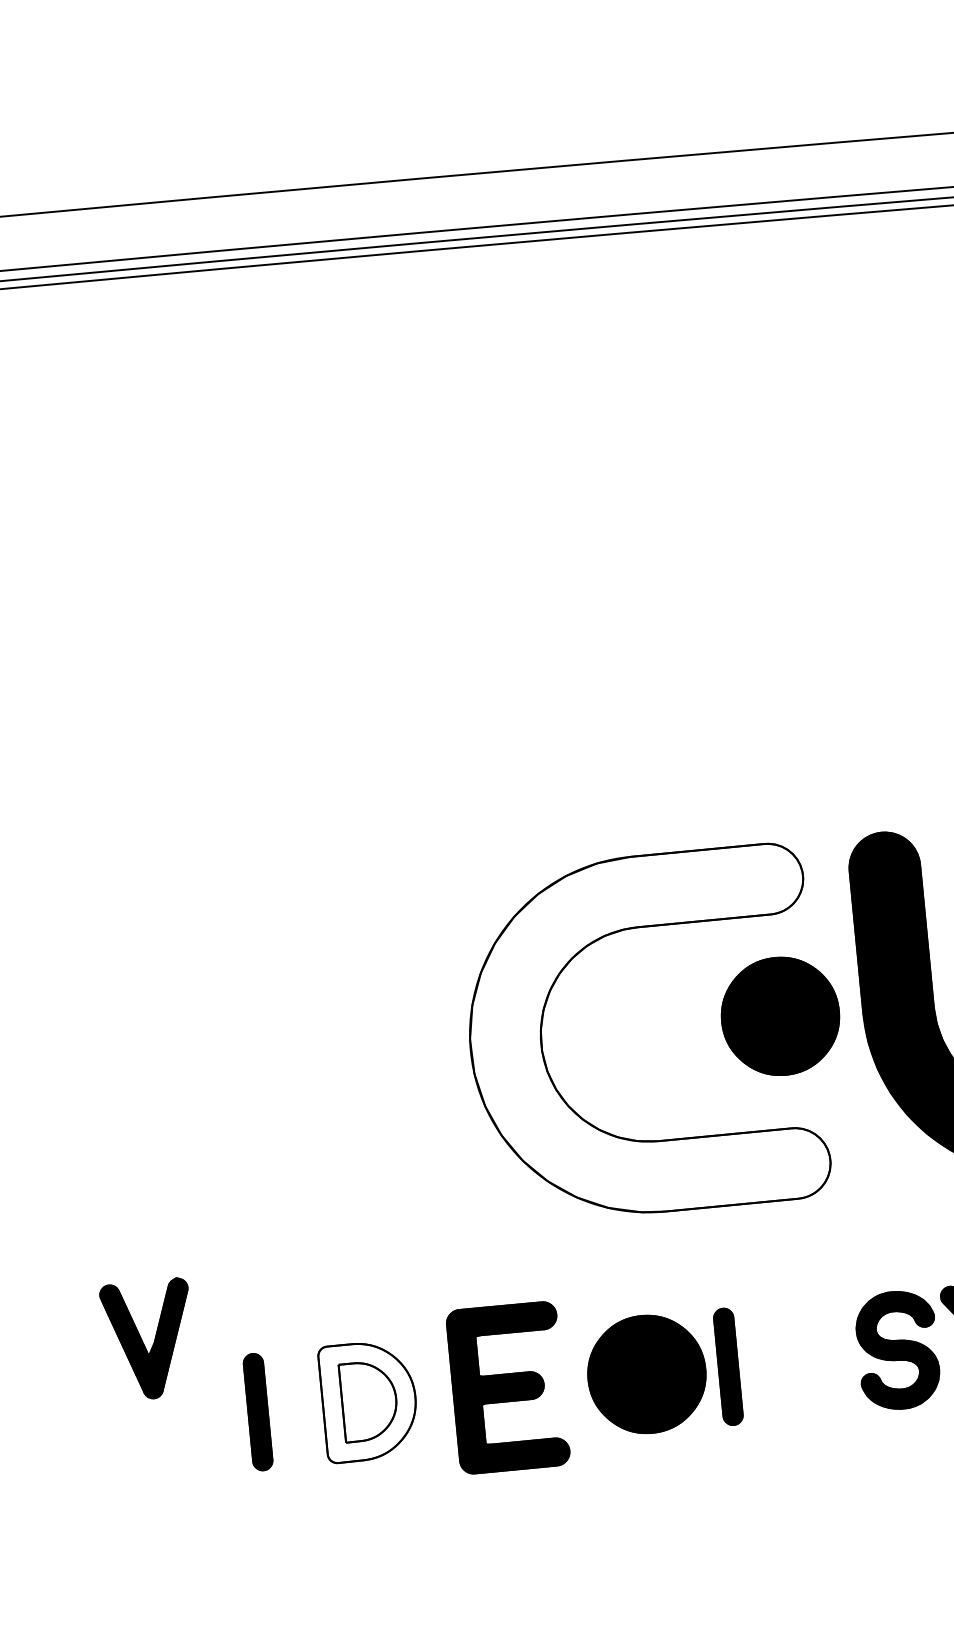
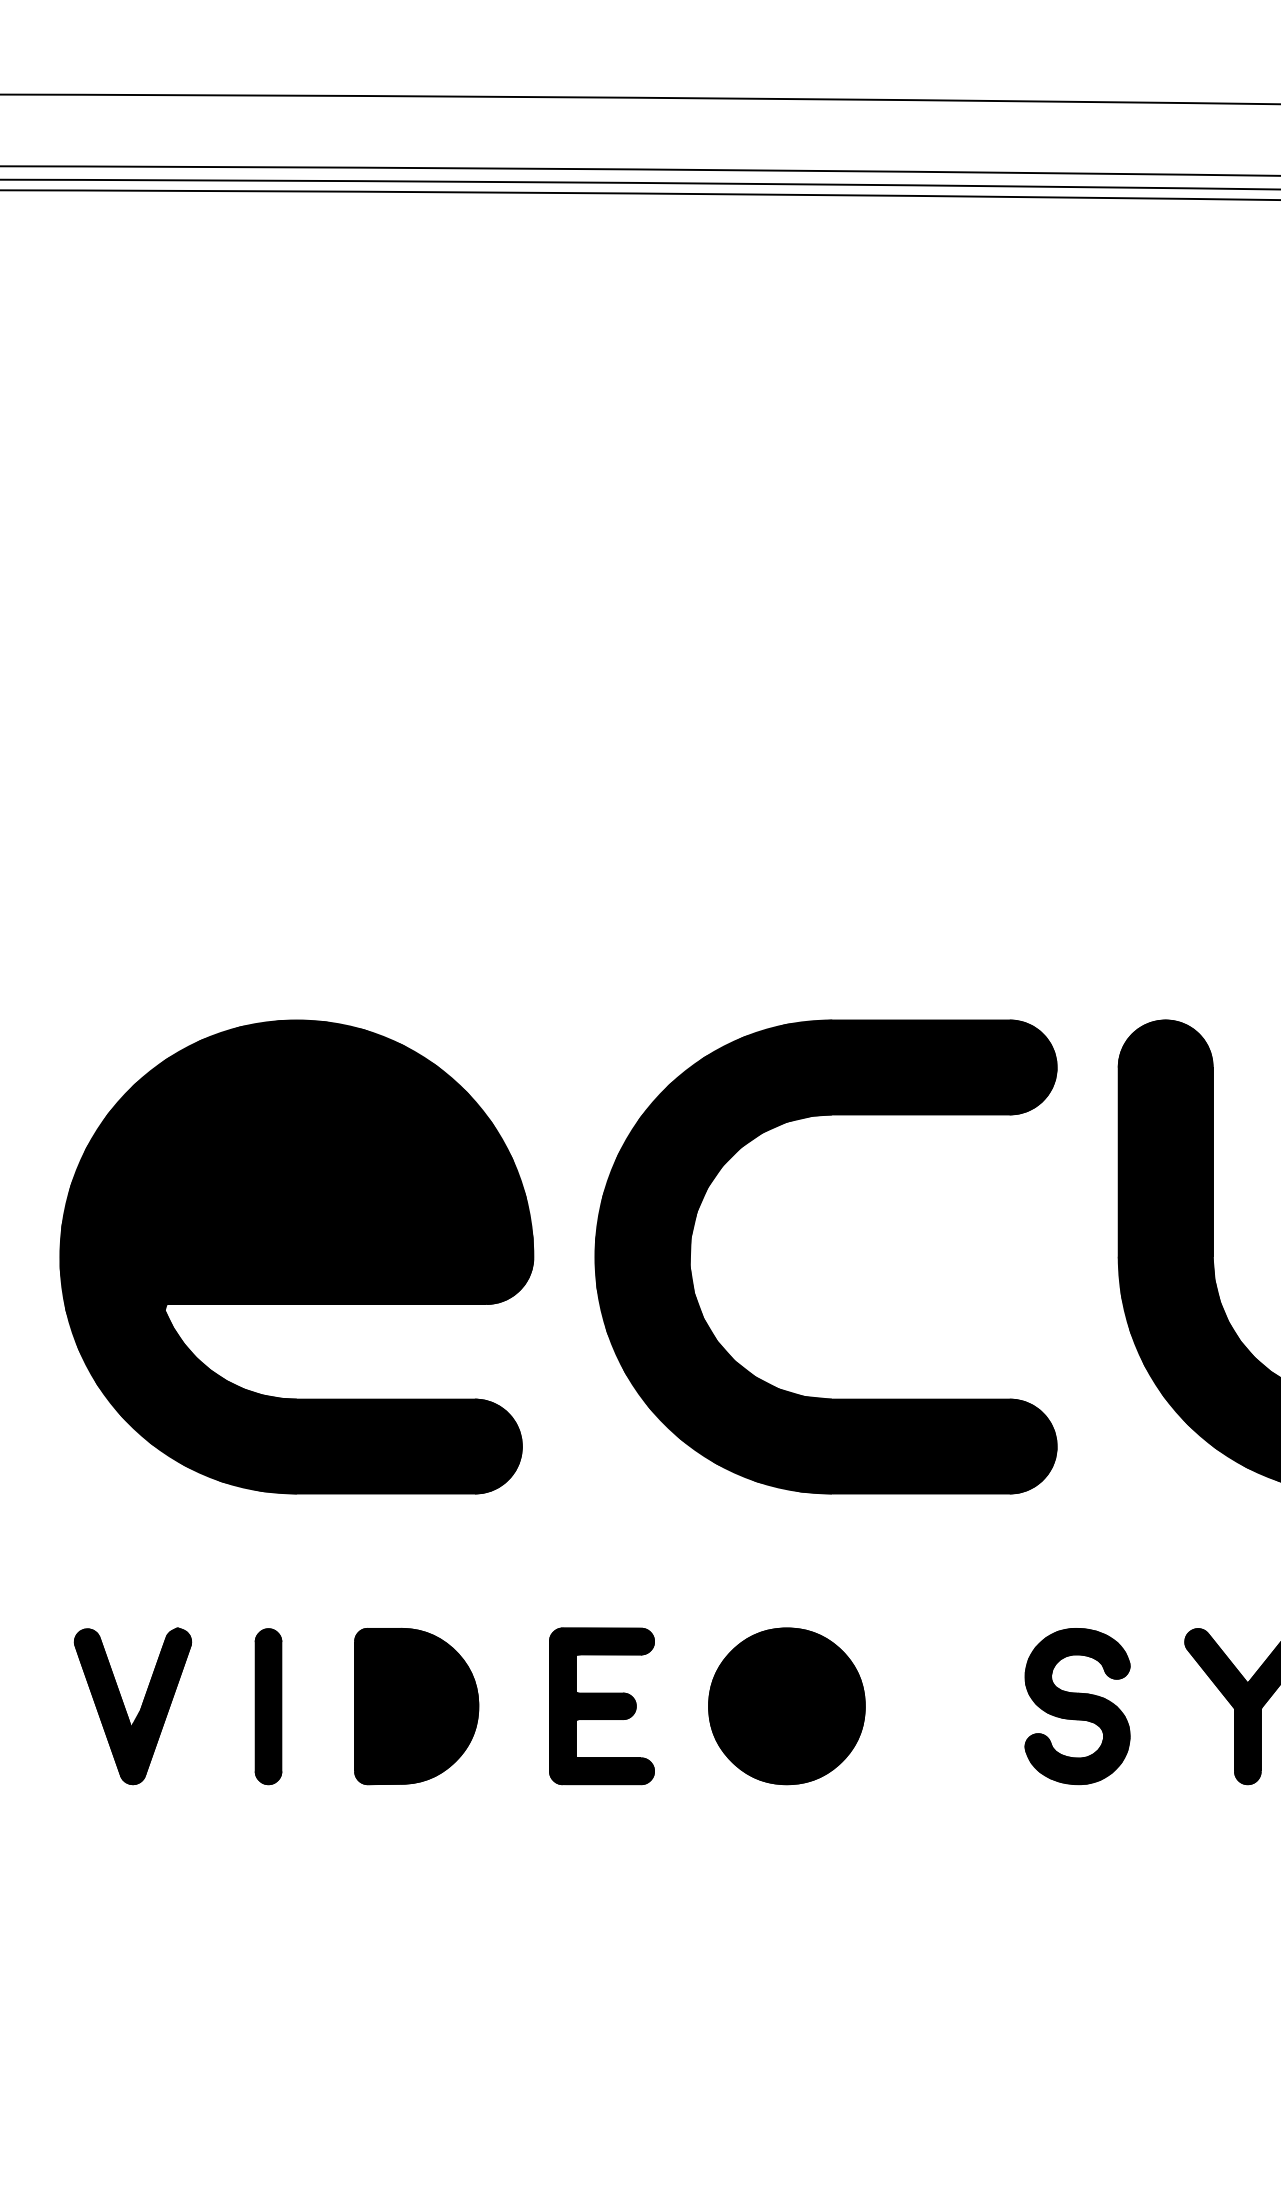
part: (780, 1016) -> (1008, 1250), removed
fill: (643, 1034) -> (825, 1256), added
part: (246, 1072) -> (296, 1256), added
part: (143, 1341) -> (125, 1707), moved
part: (897, 1350) -> (1077, 1706), moved
part: (728, 1366) -> (895, 1706), removed
part: (507, 1387) -> (601, 1706), size x0.71
fill: (369, 1401) -> (416, 1706), added
fill: (369, 1401) -> (416, 1706), added

